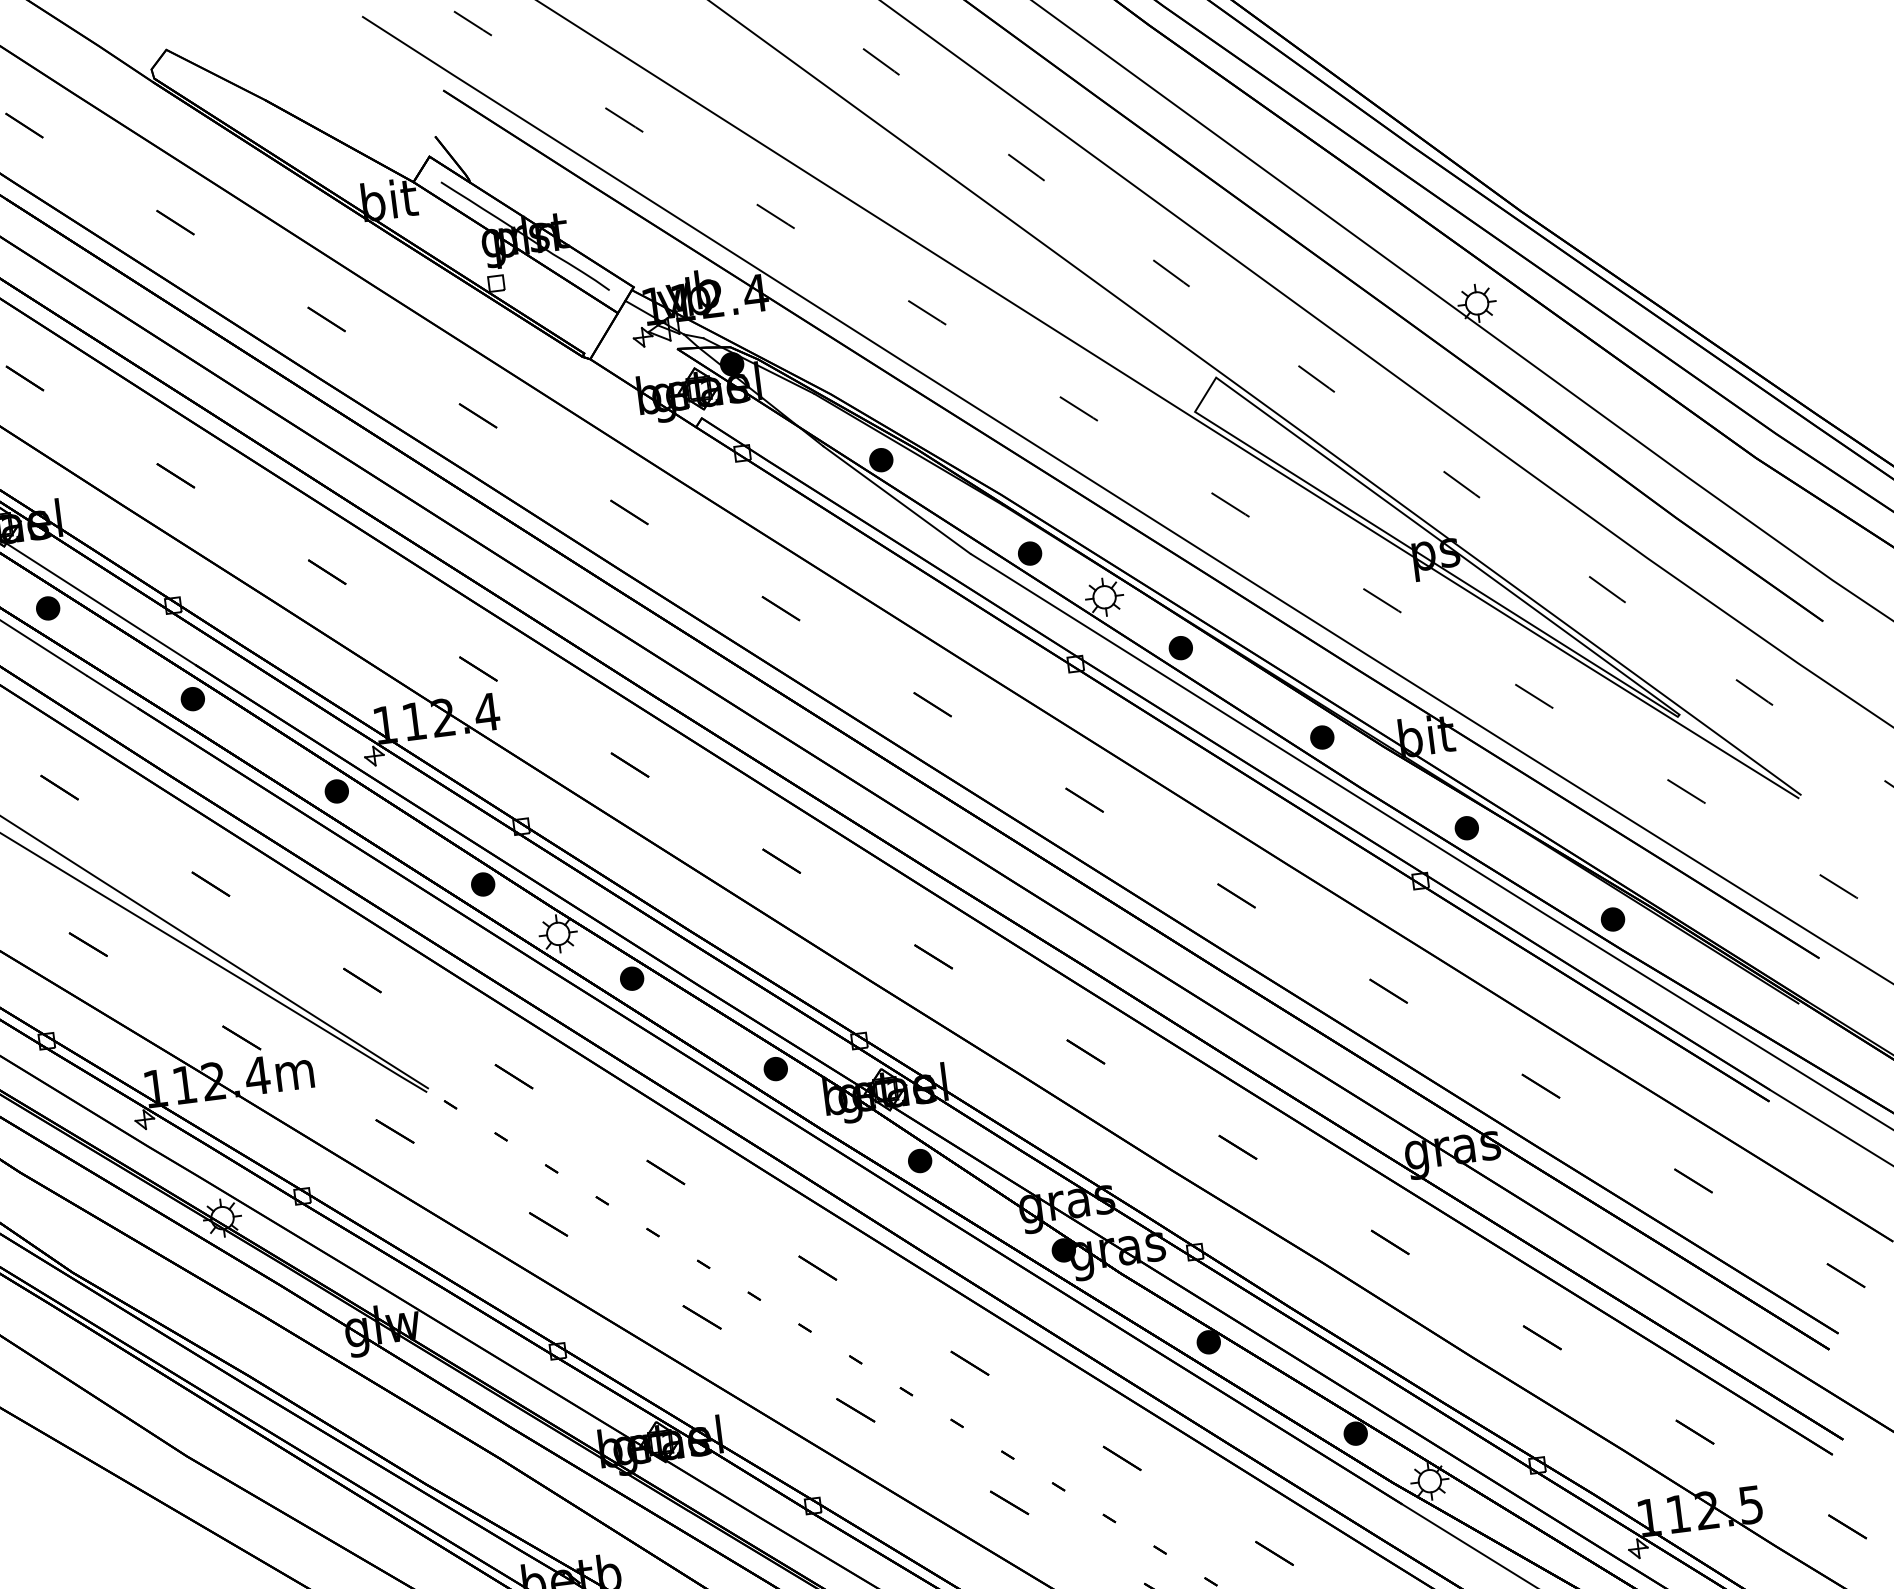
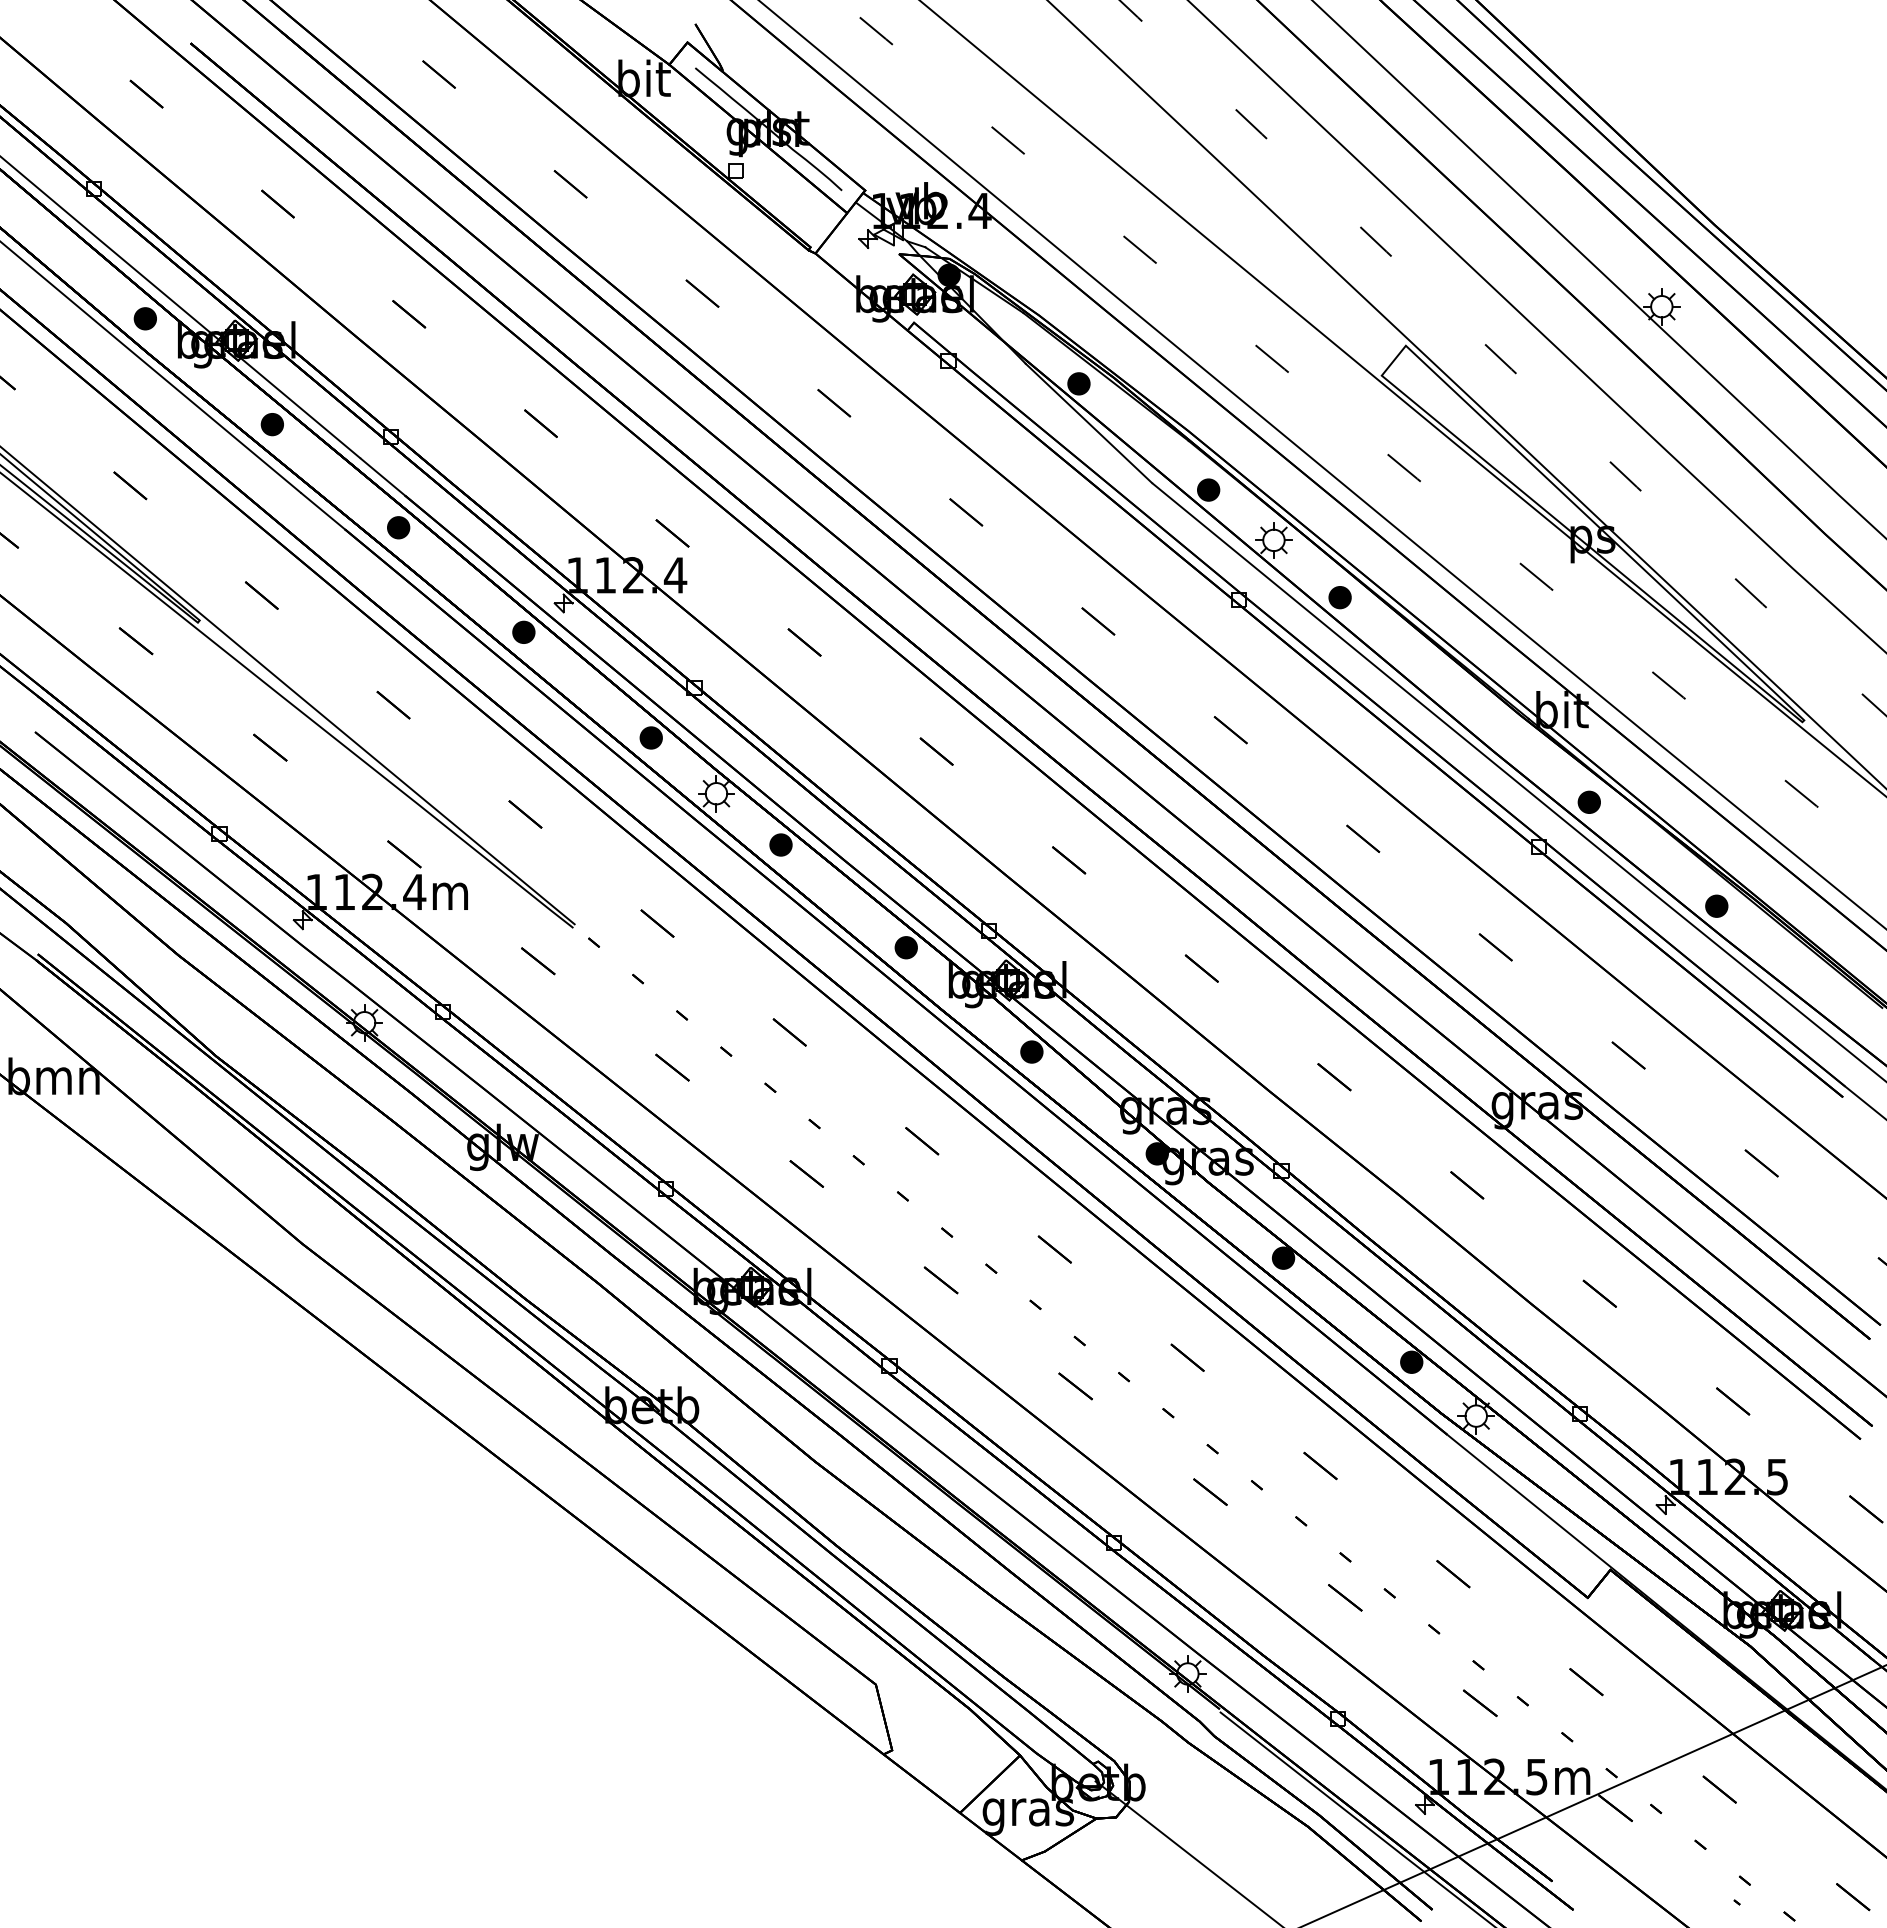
part: (1321, 736) -> (1462, 698), removed

